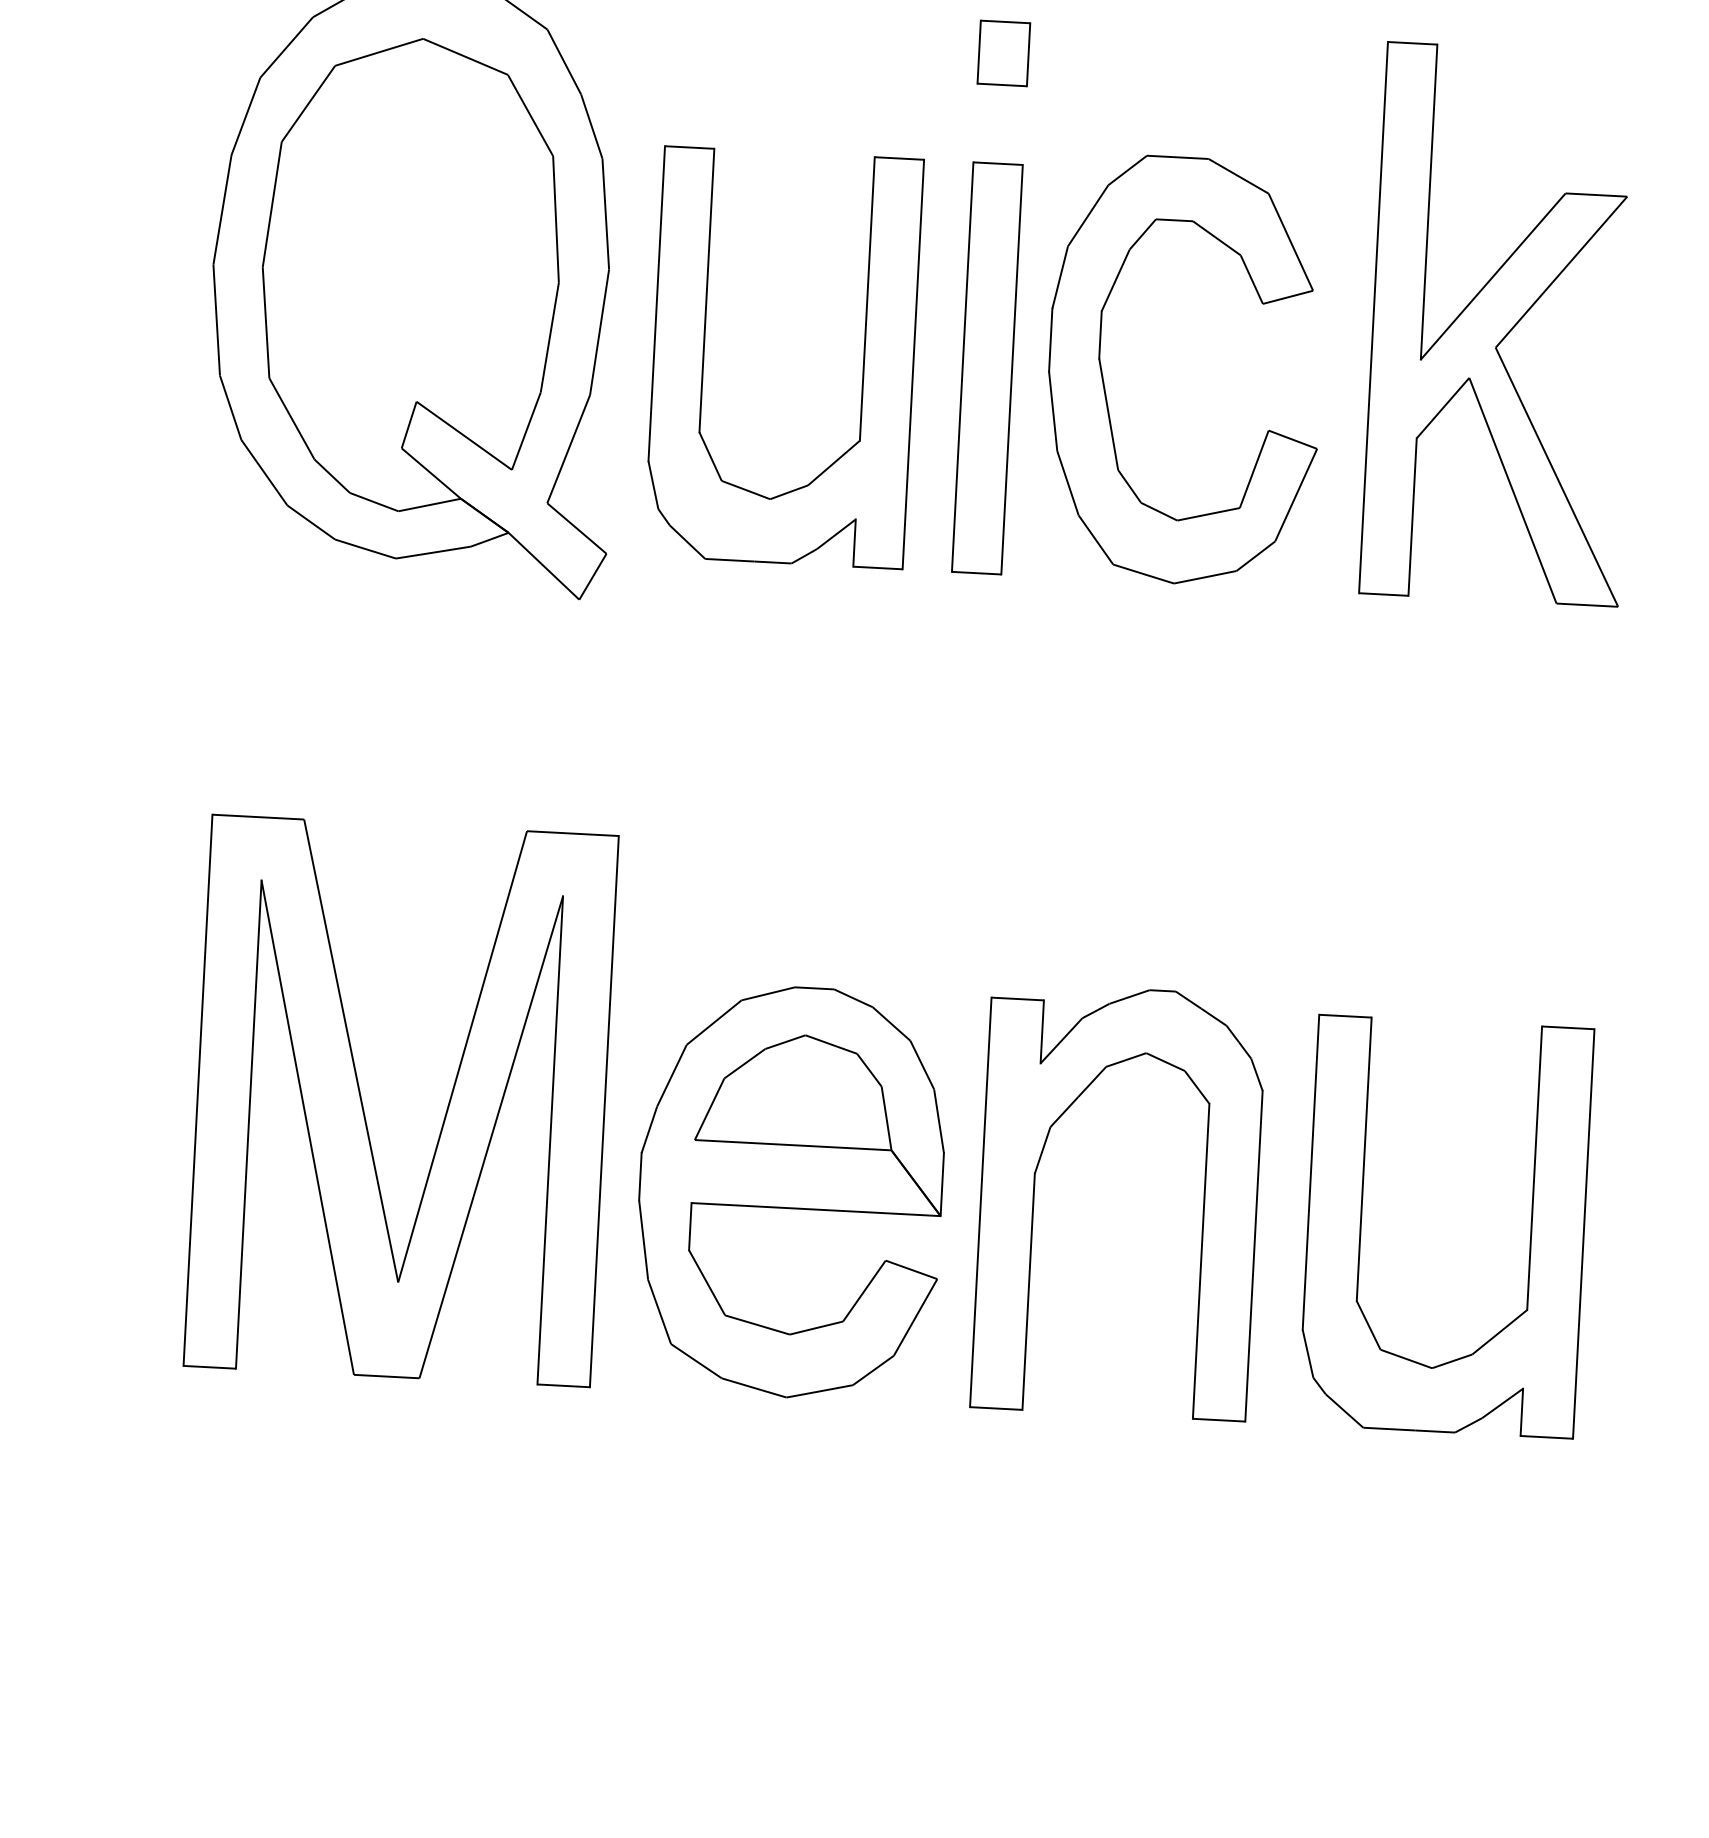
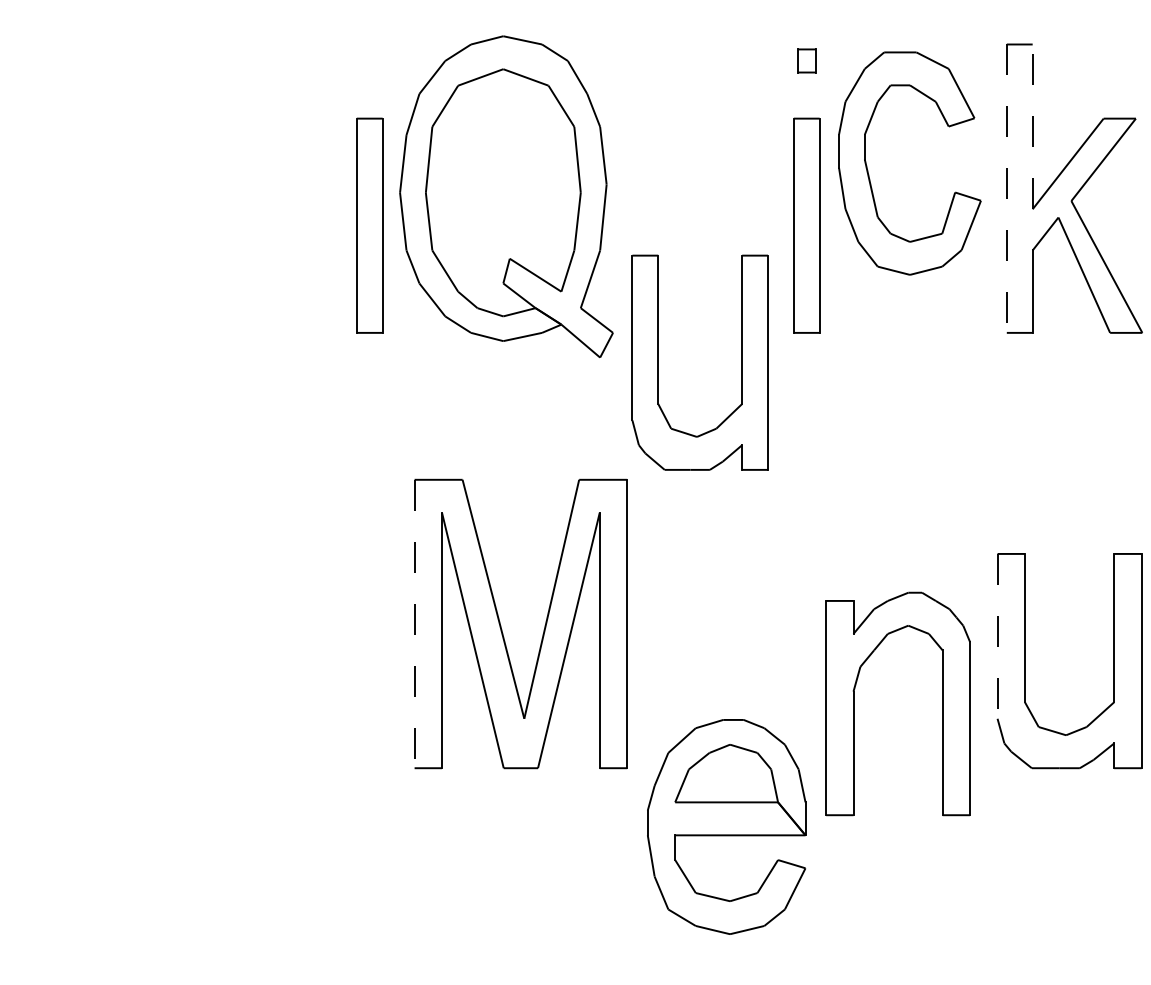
part: (1003, 52) -> (806, 60), size x0.7
line: (1428, 201) -> (1032, 126), solid -> dashed
line: (1372, 319) -> (1006, 189), solid -> dashed
part: (151, 324) -> (369, 225), added
part: (704, 353) -> (658, 362), moved
part: (1106, 387) -> (869, 174), moved
line: (197, 1091) -> (414, 624), solid -> dashed
line: (1310, 1172) -> (997, 636), solid -> dashed
part: (790, 1191) -> (726, 826), moved
part: (1035, 1196) -> (854, 703), moved

